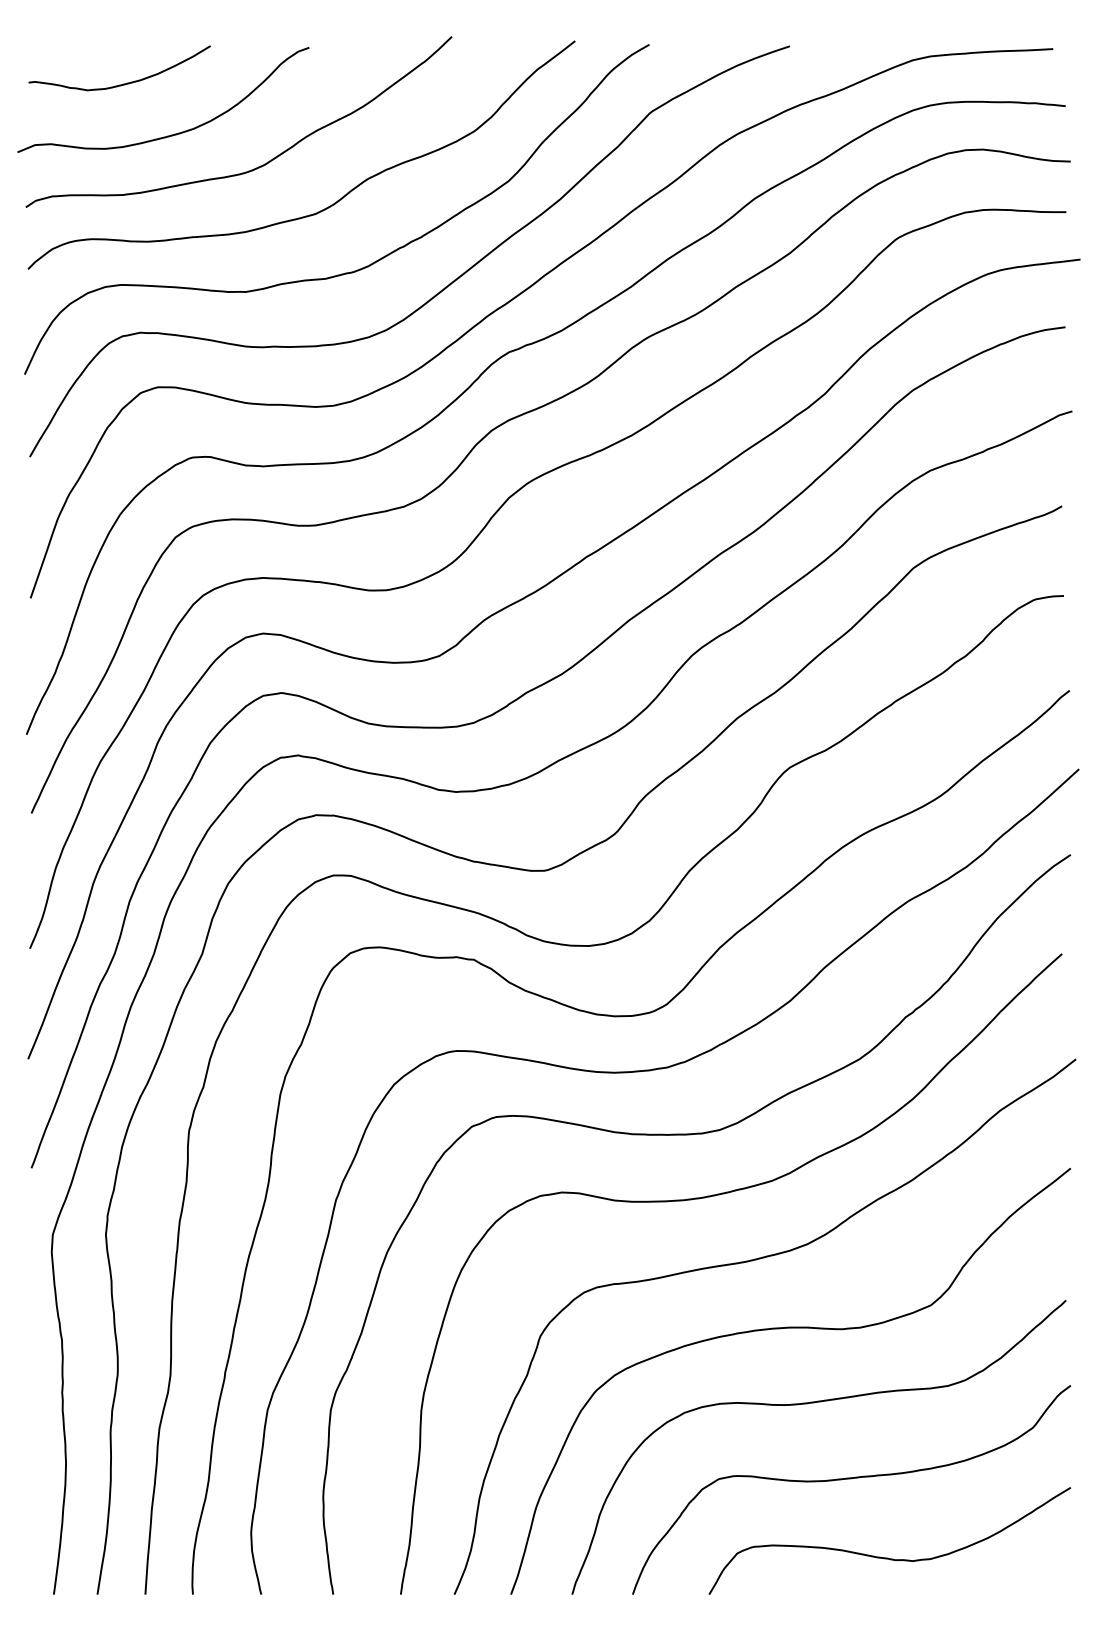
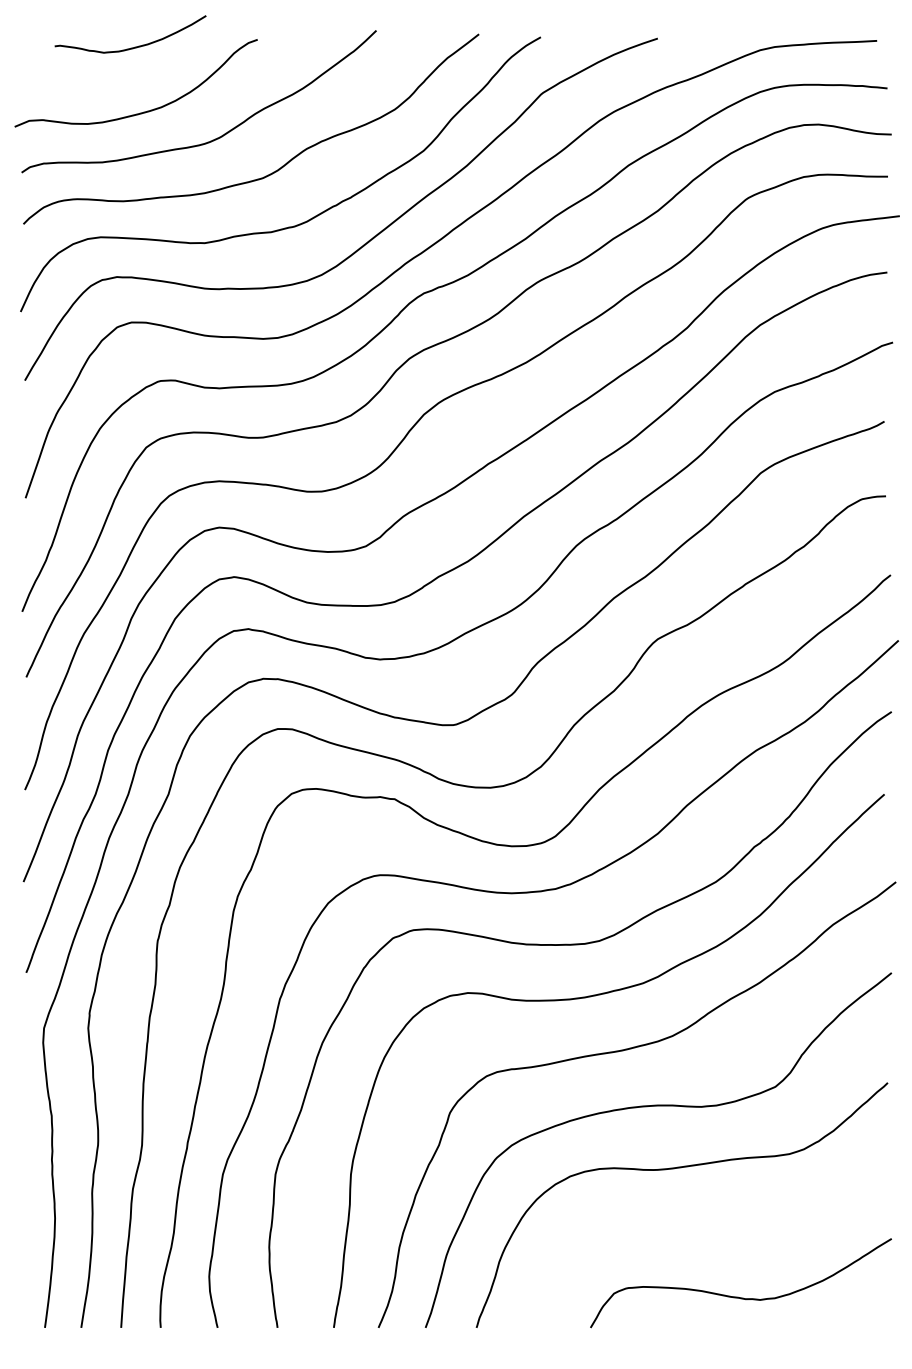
curve: (123, 83) -> (133, 47), moved
curve: (851, 1479) -> (709, 1232), removed

